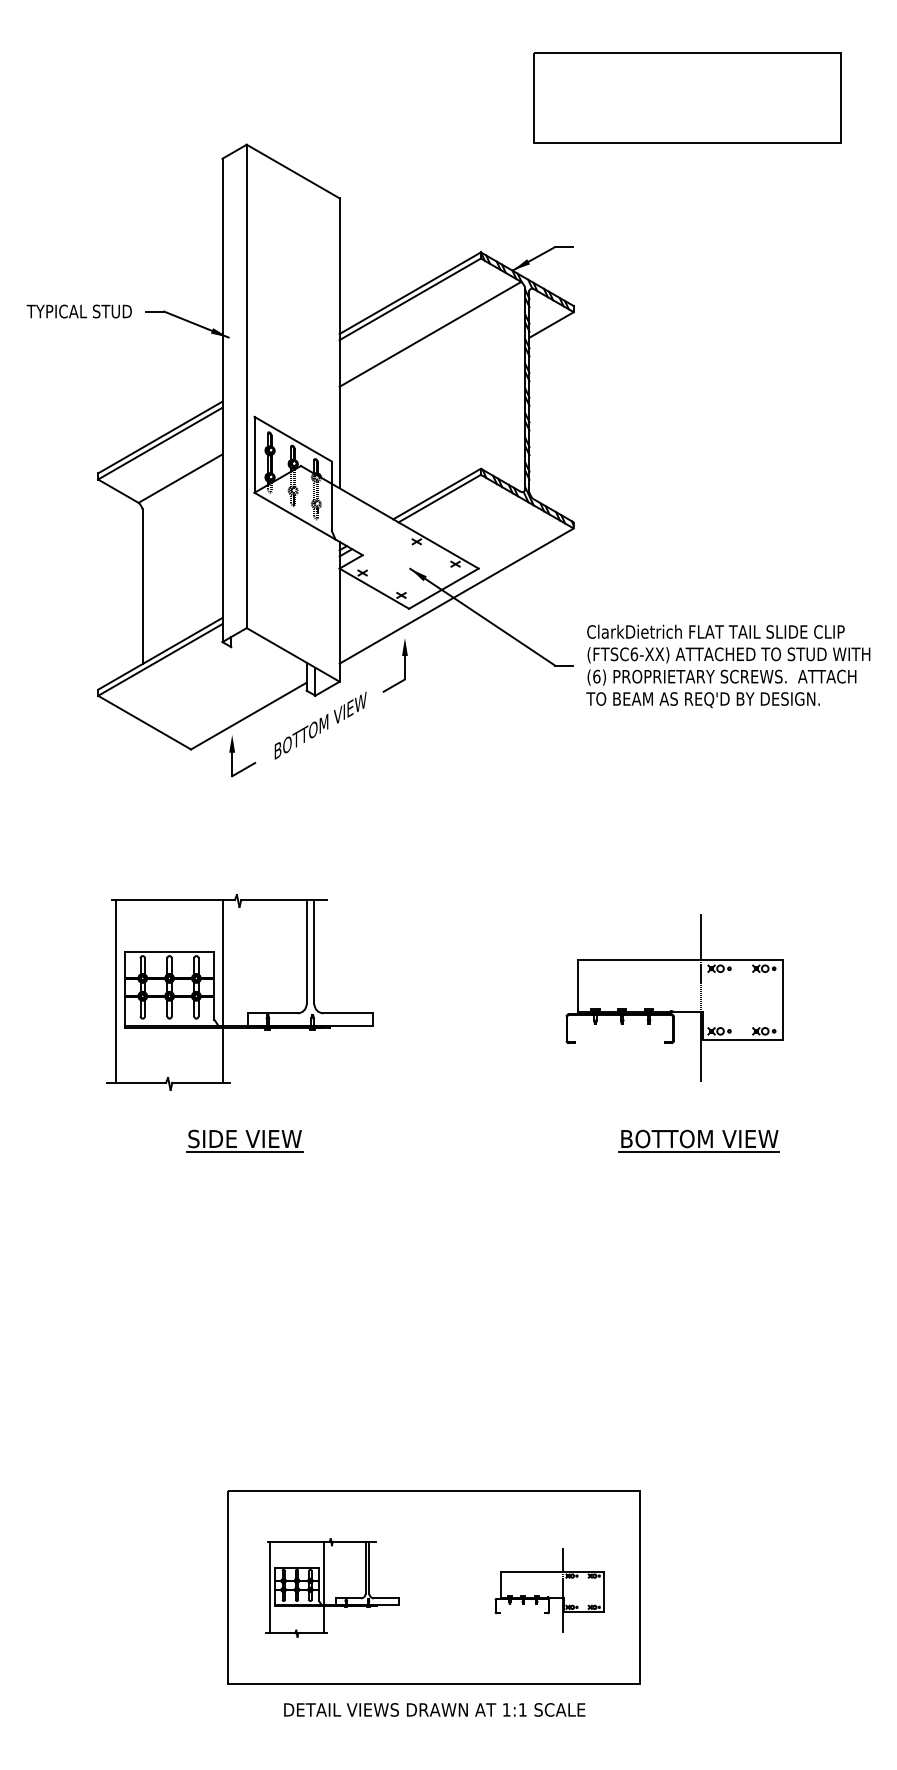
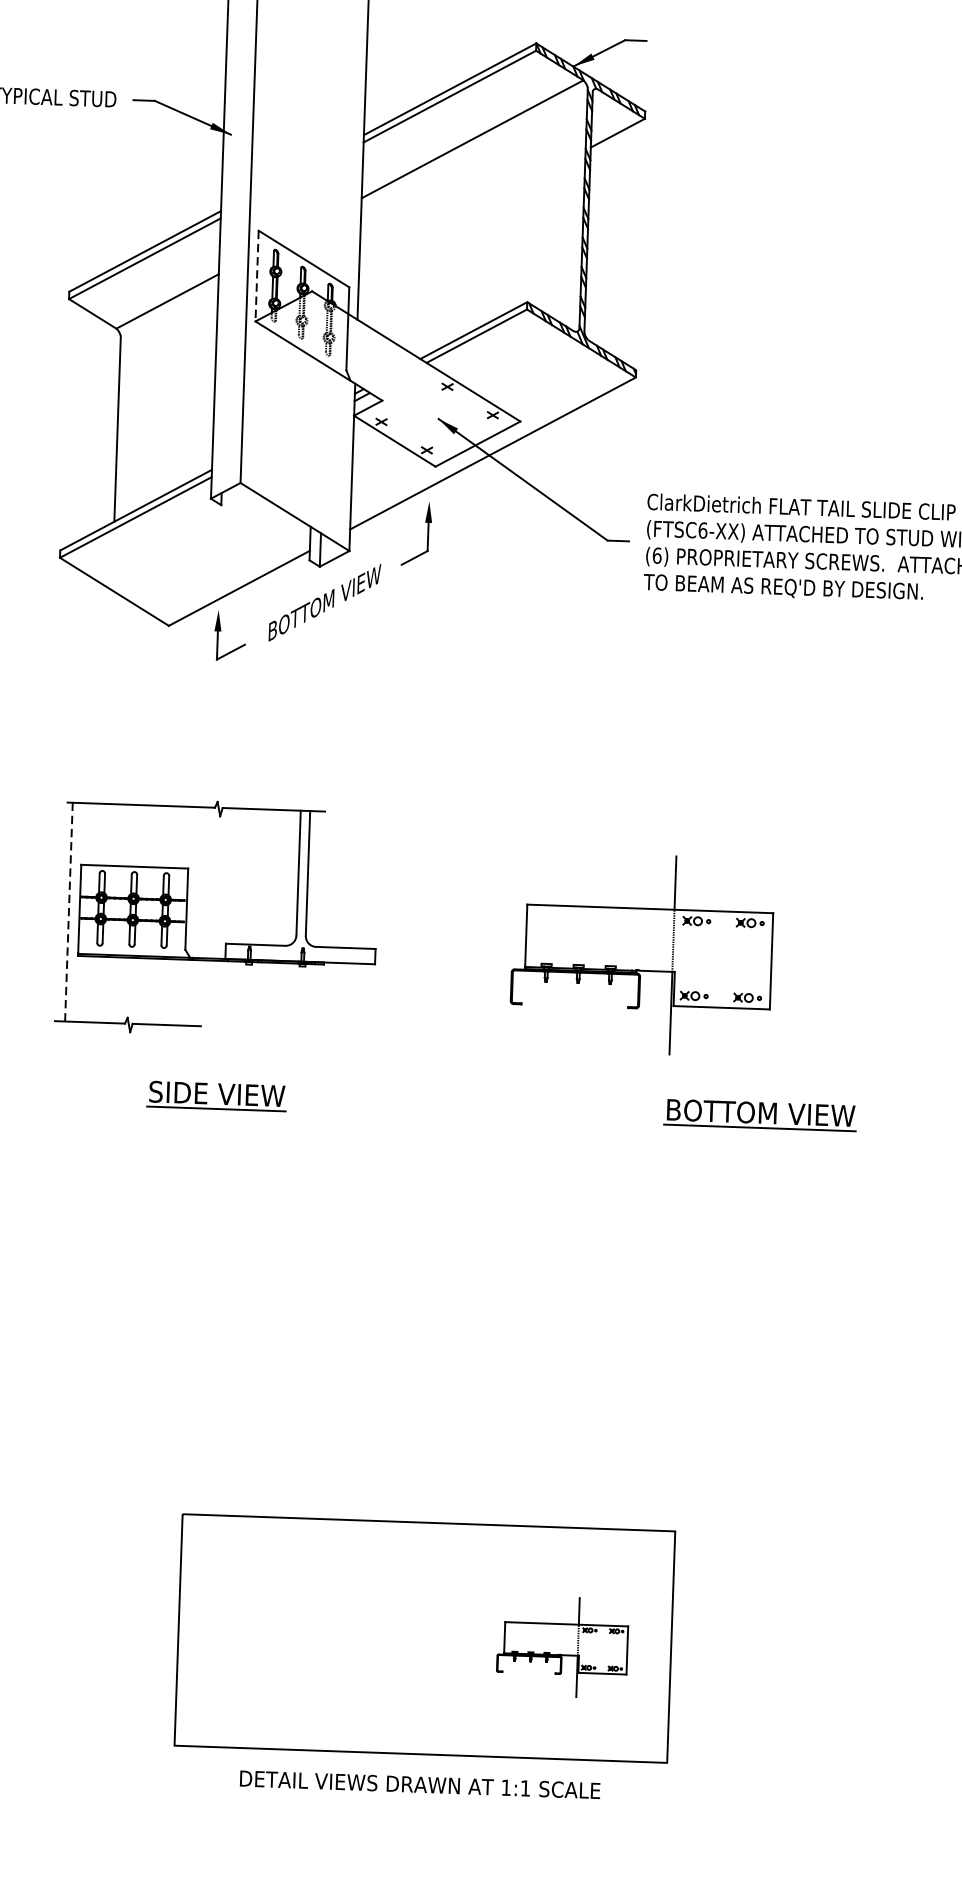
line: (254, 454) -> (257, 275), solid -> dashed
line: (115, 990) -> (68, 910), solid -> dashed
line: (223, 991) -> (197, 916), removed
part: (674, 997) -> (641, 953), moved
part: (332, 1587) -> (303, 1634), removed

